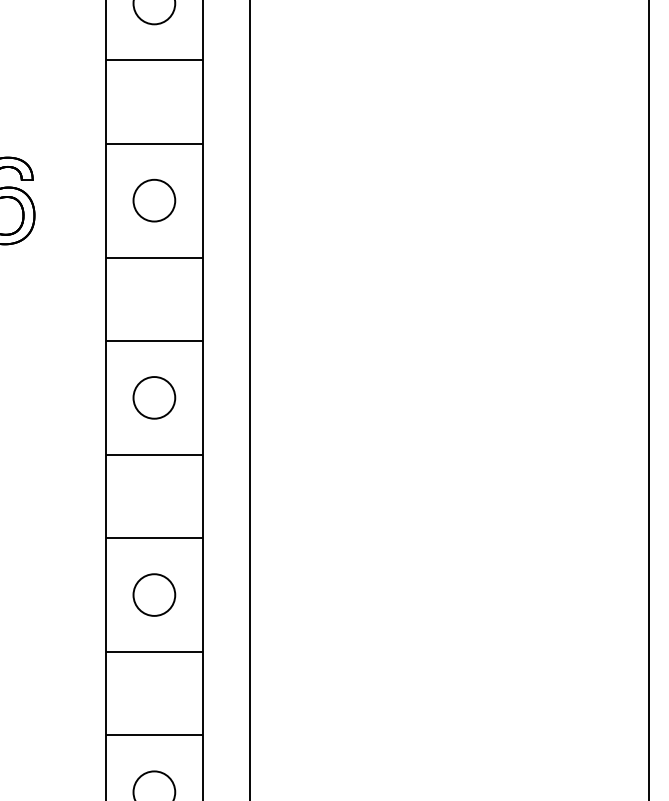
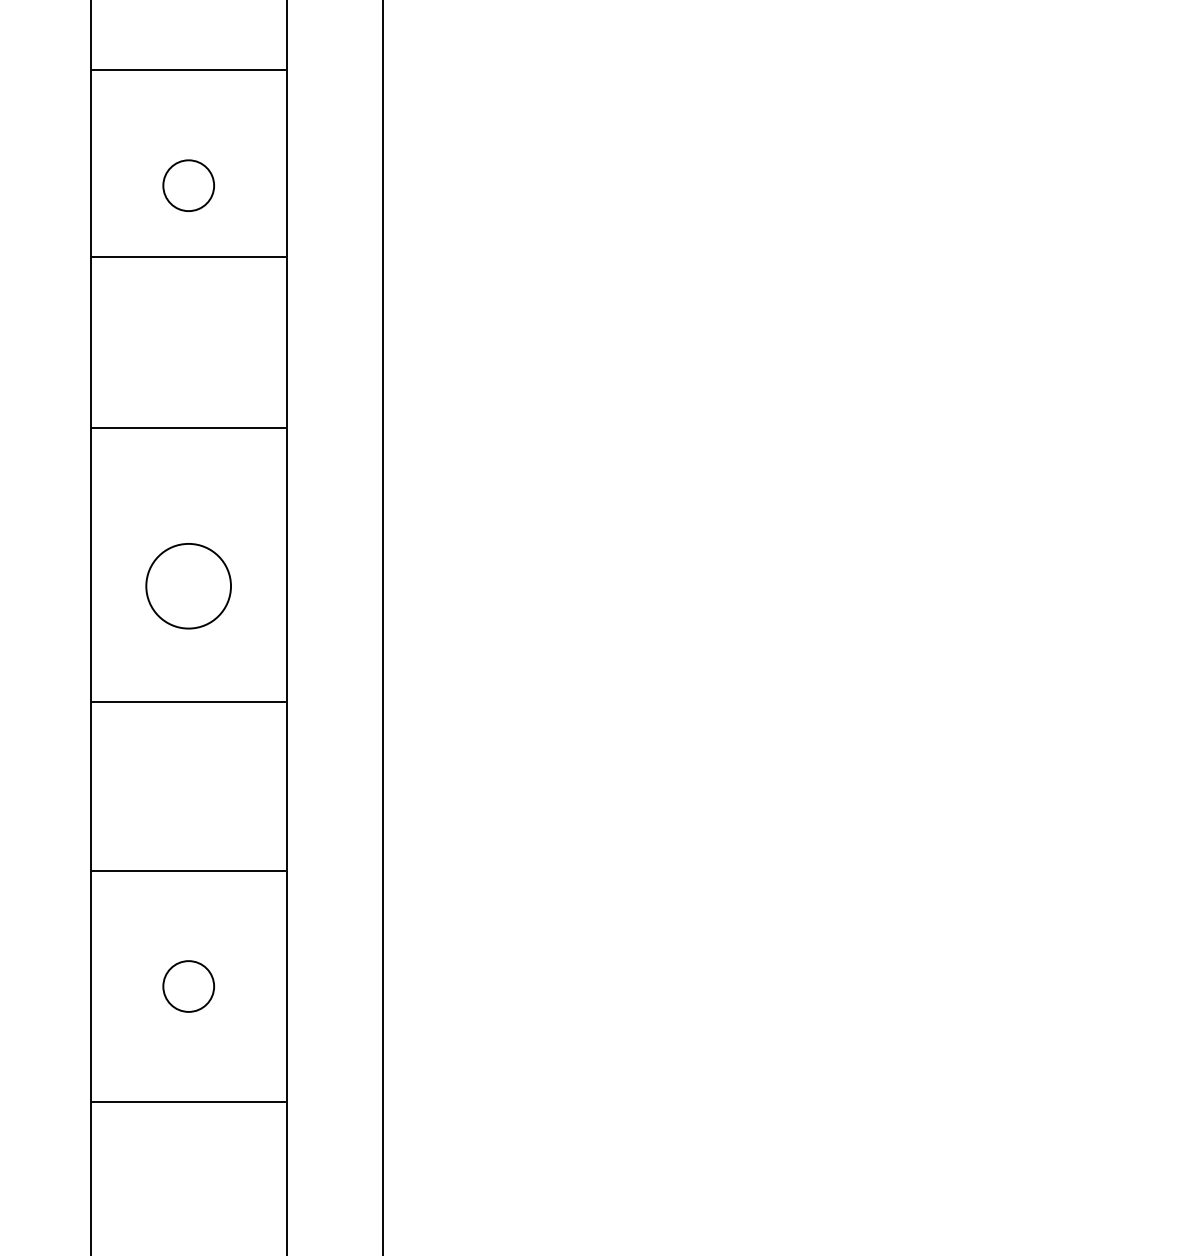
circle: (154, 200) -> (188, 185), size x0.6
line: (153, 257) -> (186, 256), moved
line: (153, 340) -> (186, 427), moved
circle: (154, 594) -> (188, 985), size x0.6

